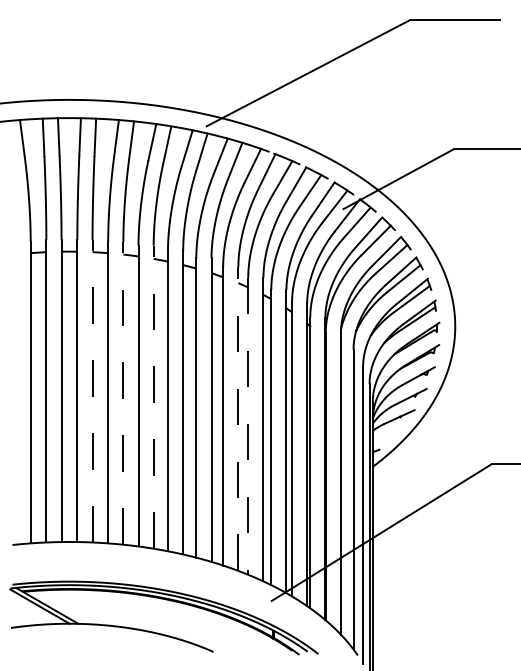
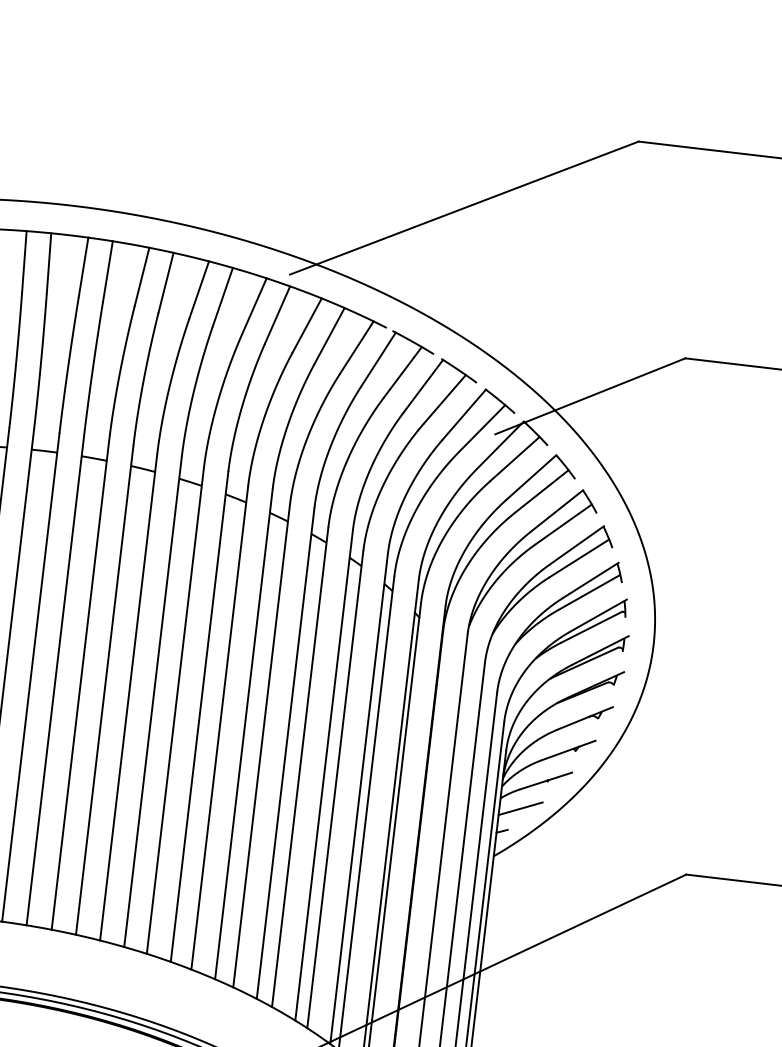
line: (92, 390) -> (55, 679), dashed -> solid
line: (123, 392) -> (105, 688), dashed -> solid
line: (153, 397) -> (152, 702), dashed -> solid
line: (238, 419) -> (285, 754), dashed -> solid
line: (248, 426) -> (300, 767), dashed -> solid
line: (385, 435) -> (520, 808), added

